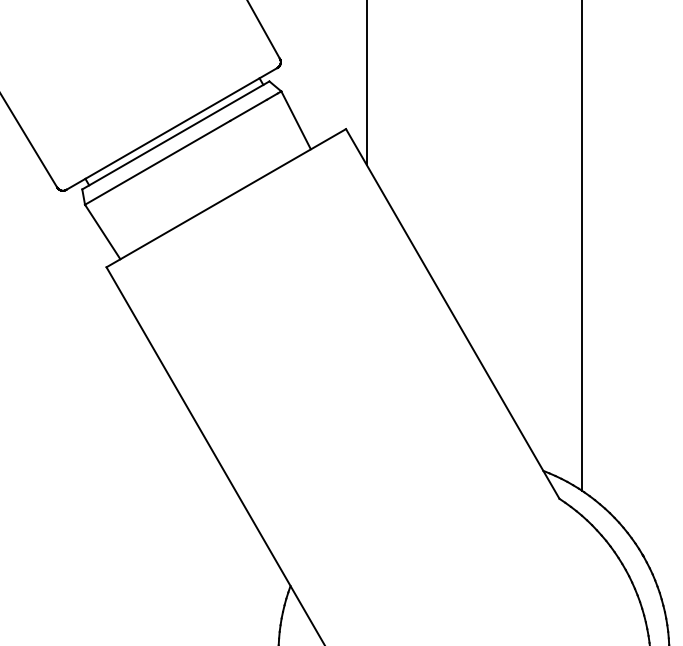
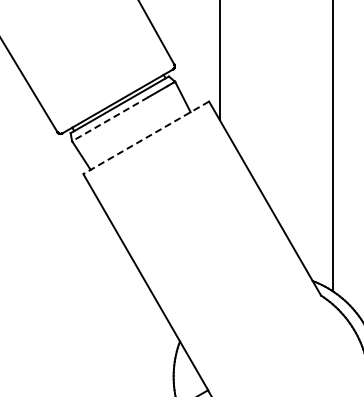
line: (156, 163) -> (109, 119), solid -> dashed
line: (226, 197) -> (146, 137), solid -> dashed

